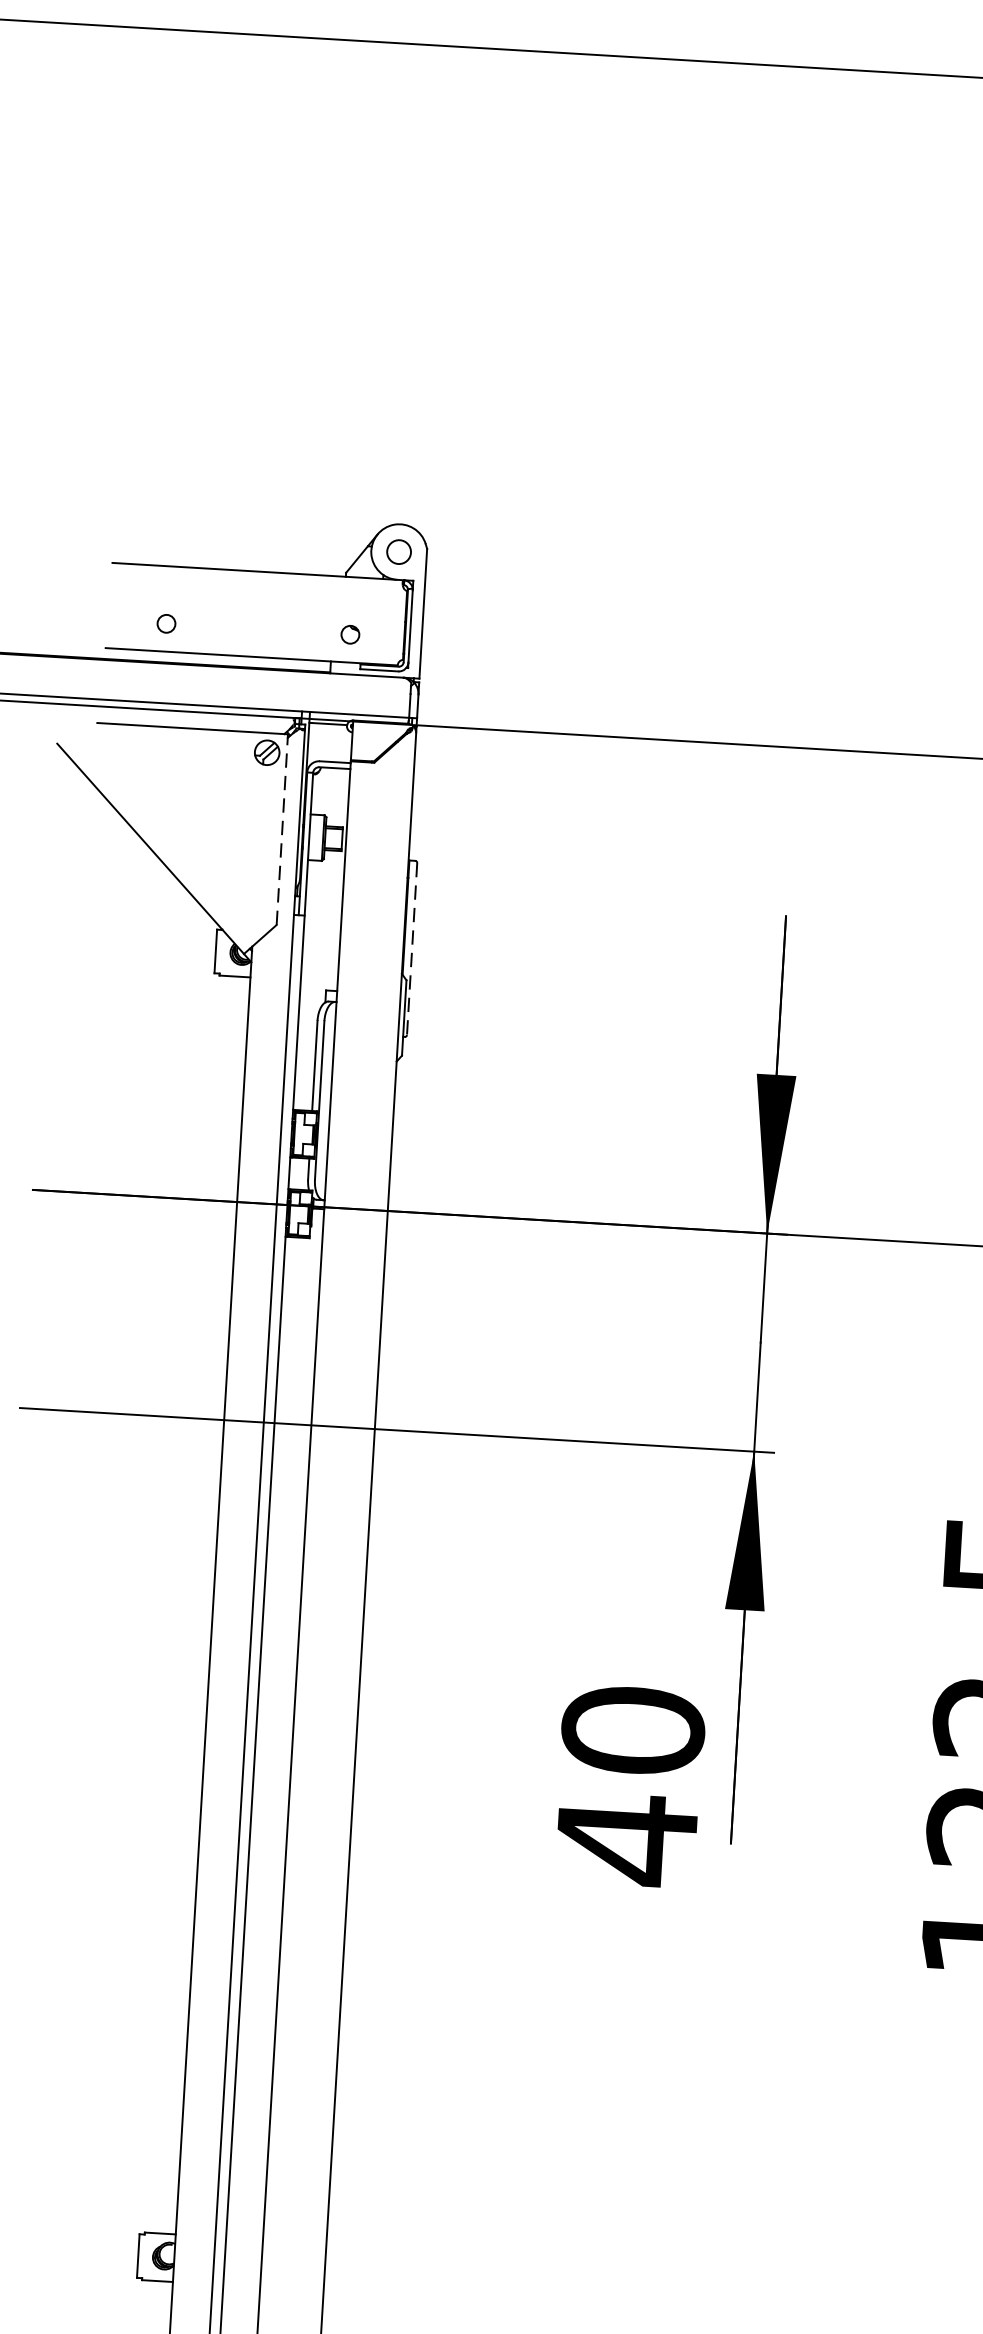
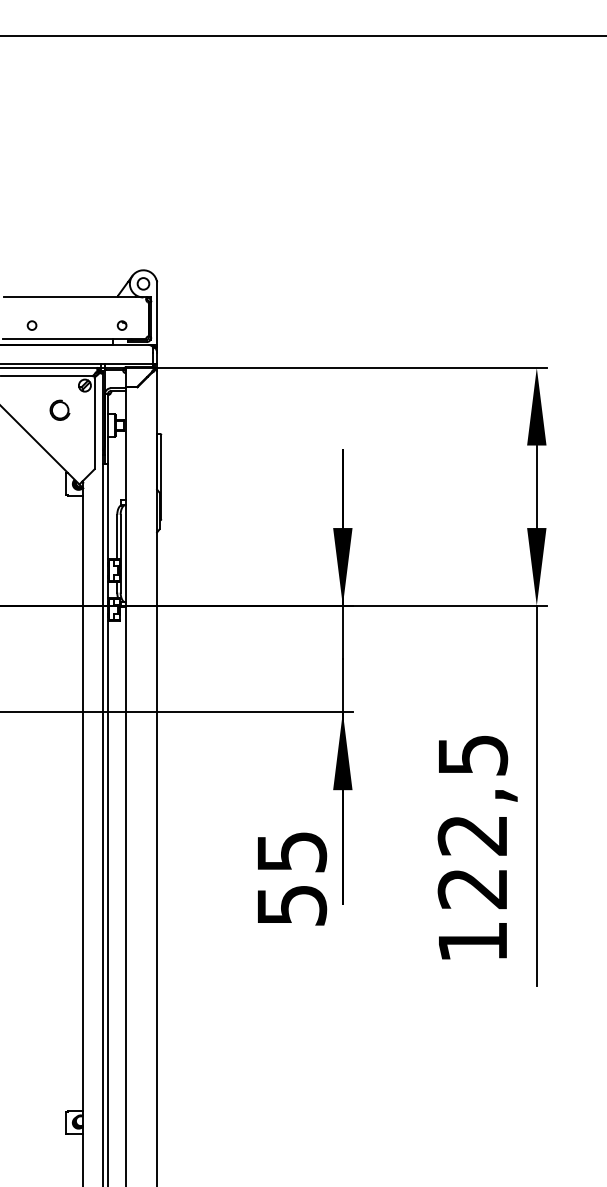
part: (212, 798) -> (59, 409), added
line: (282, 829) -> (94, 422), dashed -> solid
line: (412, 949) -> (161, 477), dashed -> solid
text: (629, 1786) -> (291, 879), 40 -> 55

